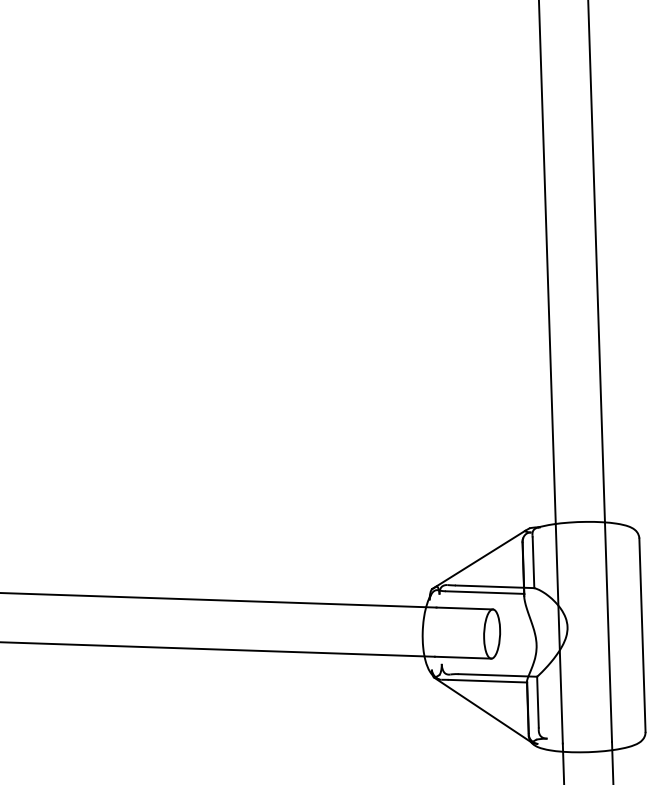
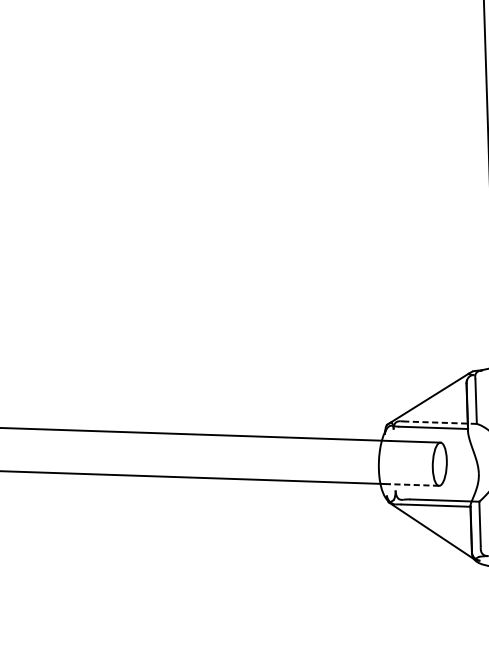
line: (494, 586) -> (441, 422), solid -> dashed
line: (462, 657) -> (413, 484), solid -> dashed

